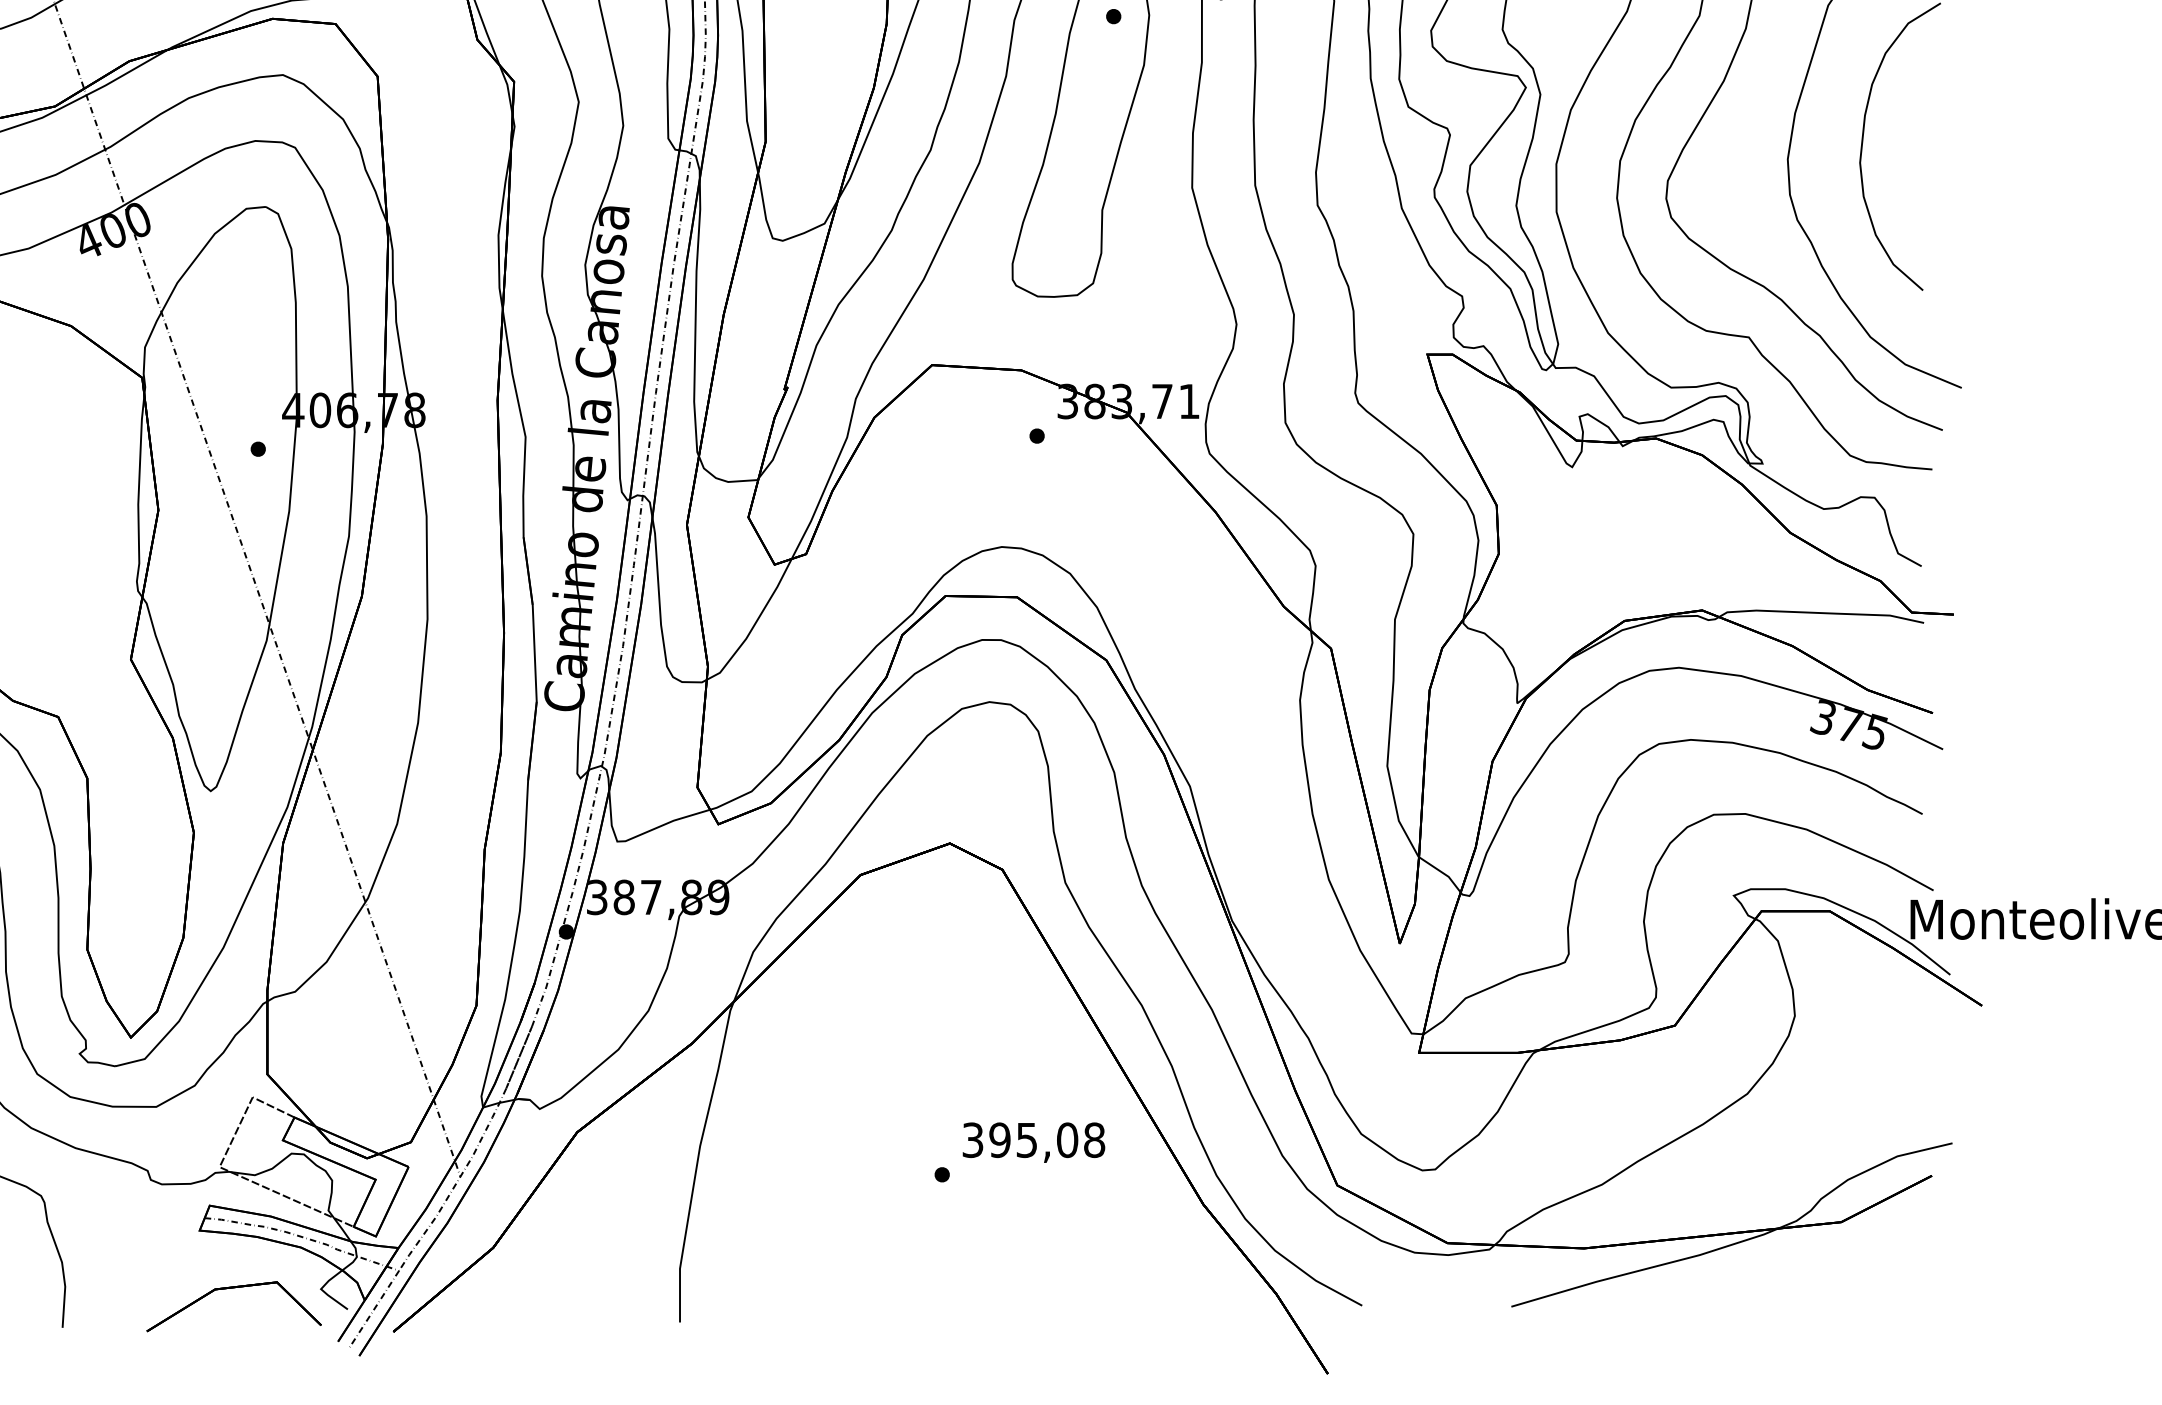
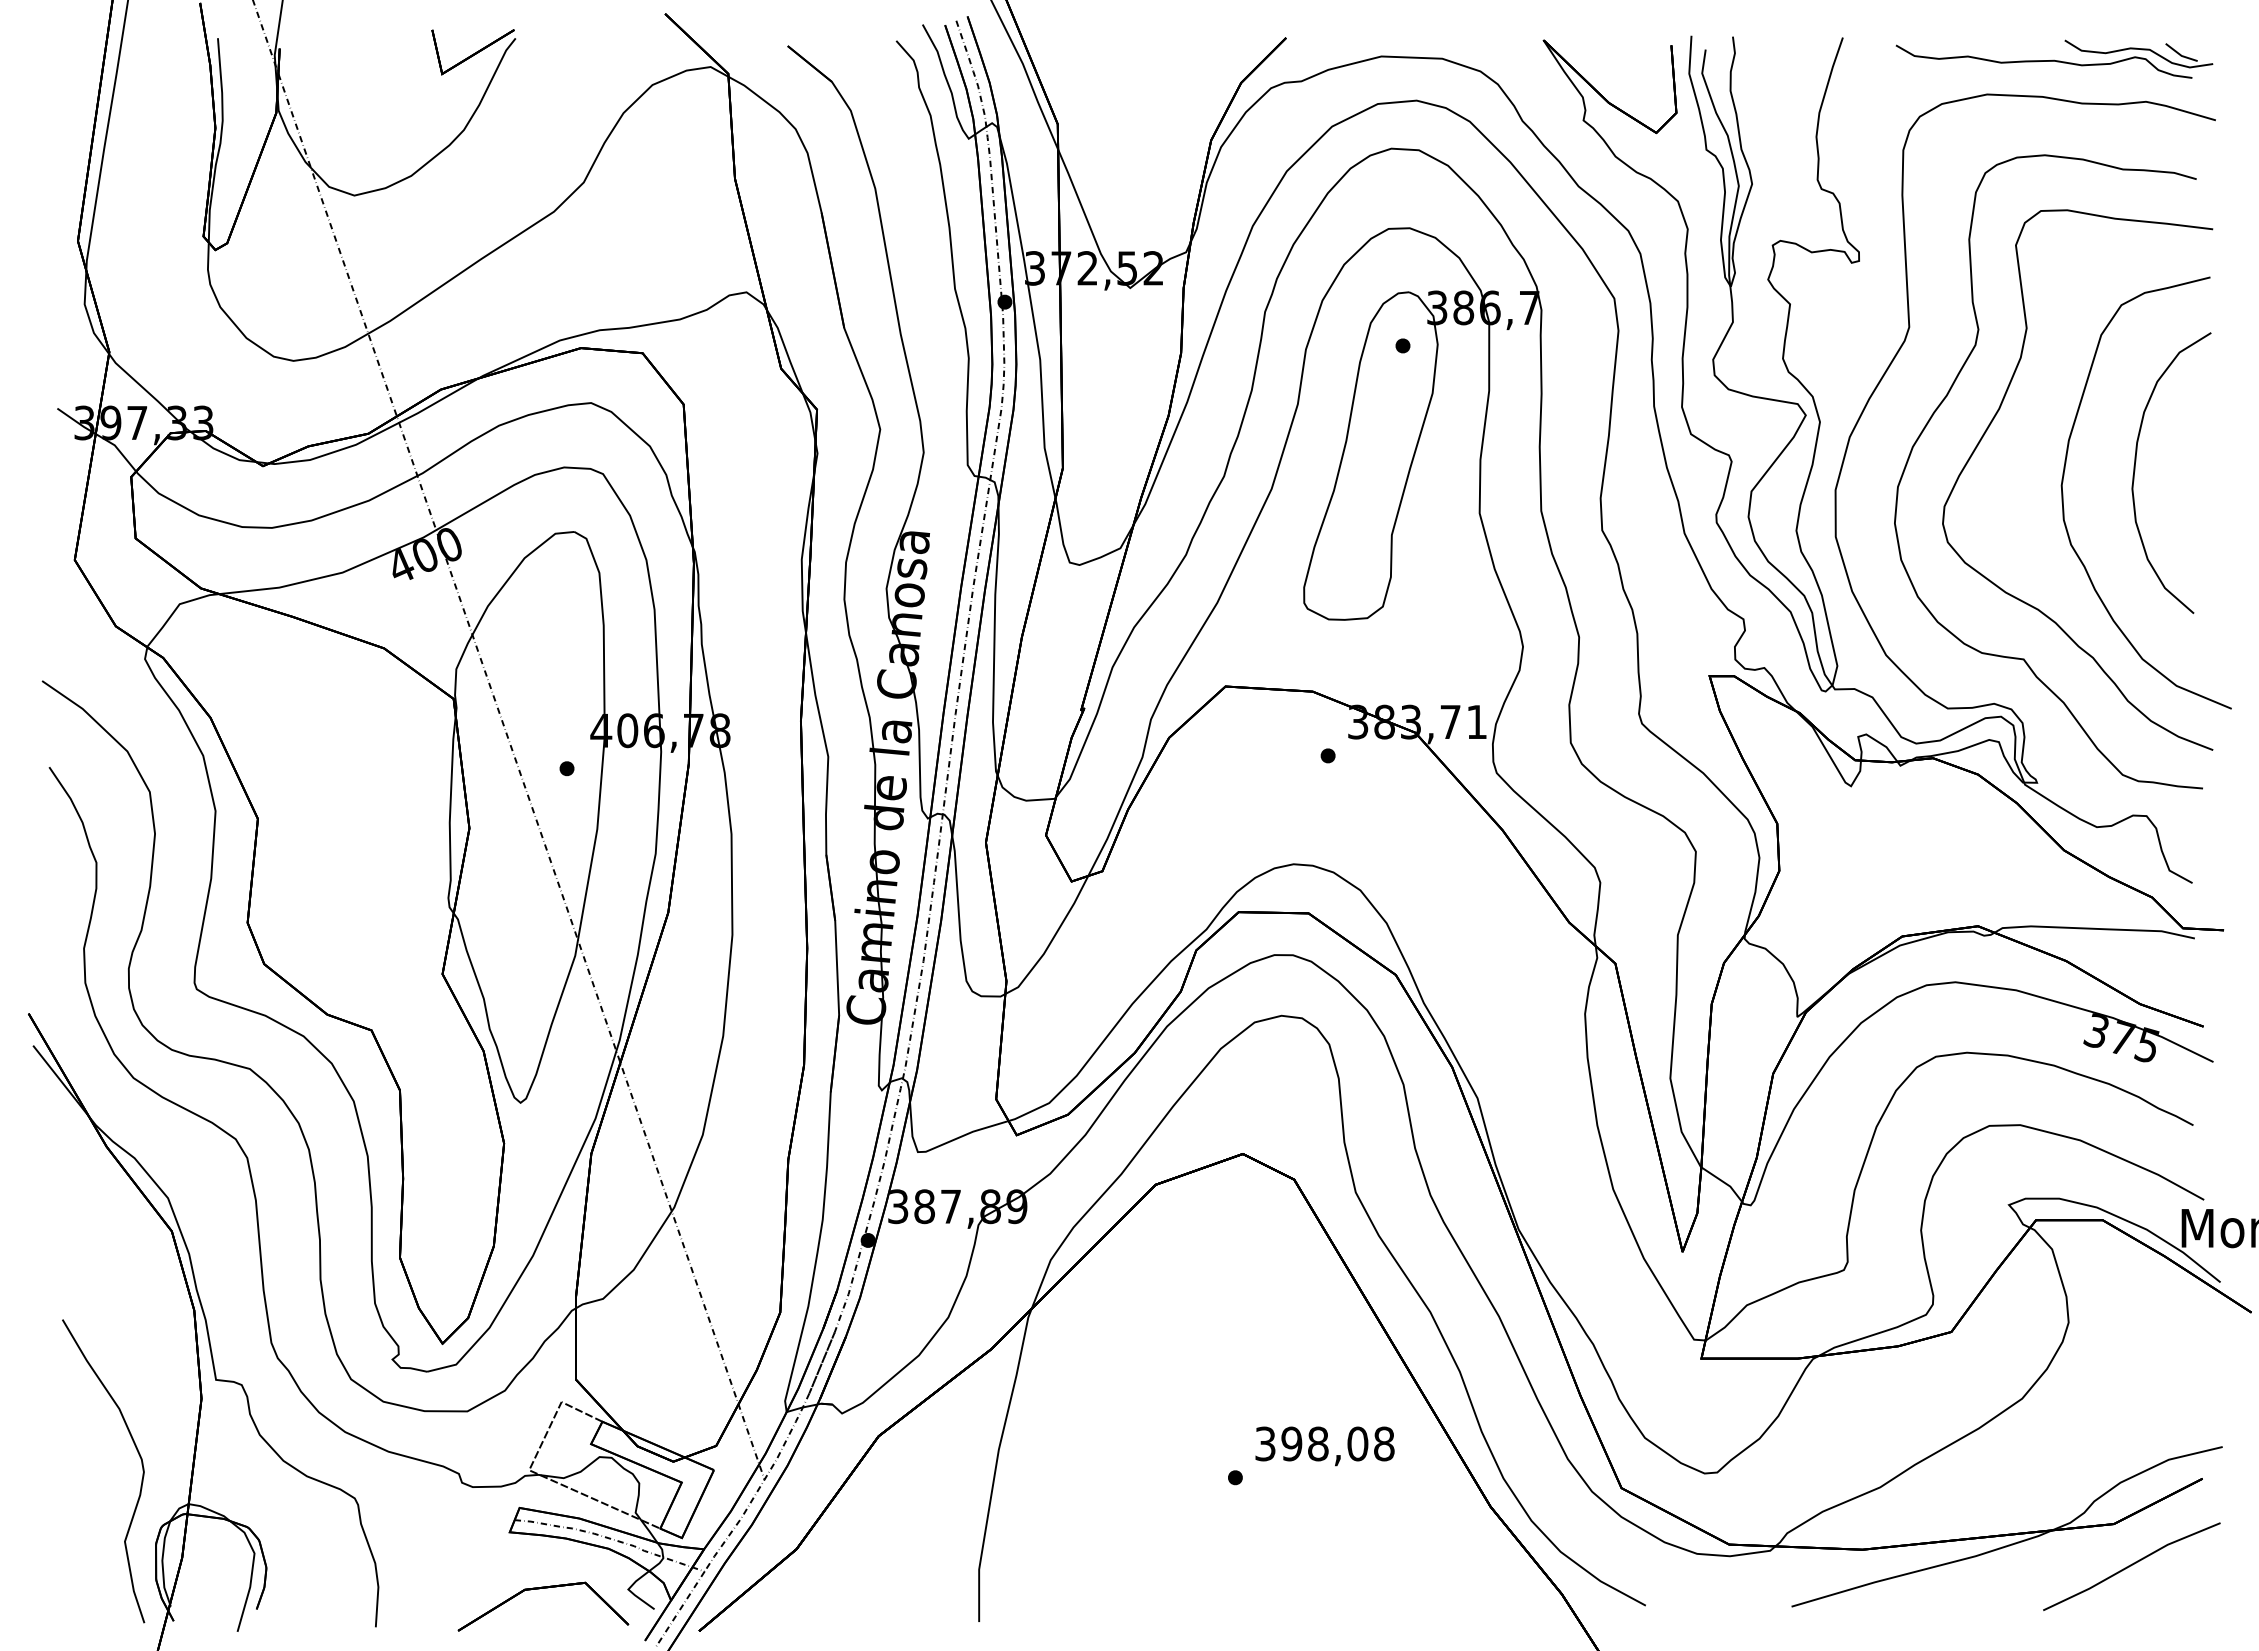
text: (1027, 1139) -> (1318, 1443), 395,08 -> 398,08
line: (1859, 1265) -> (2131, 1566), added

